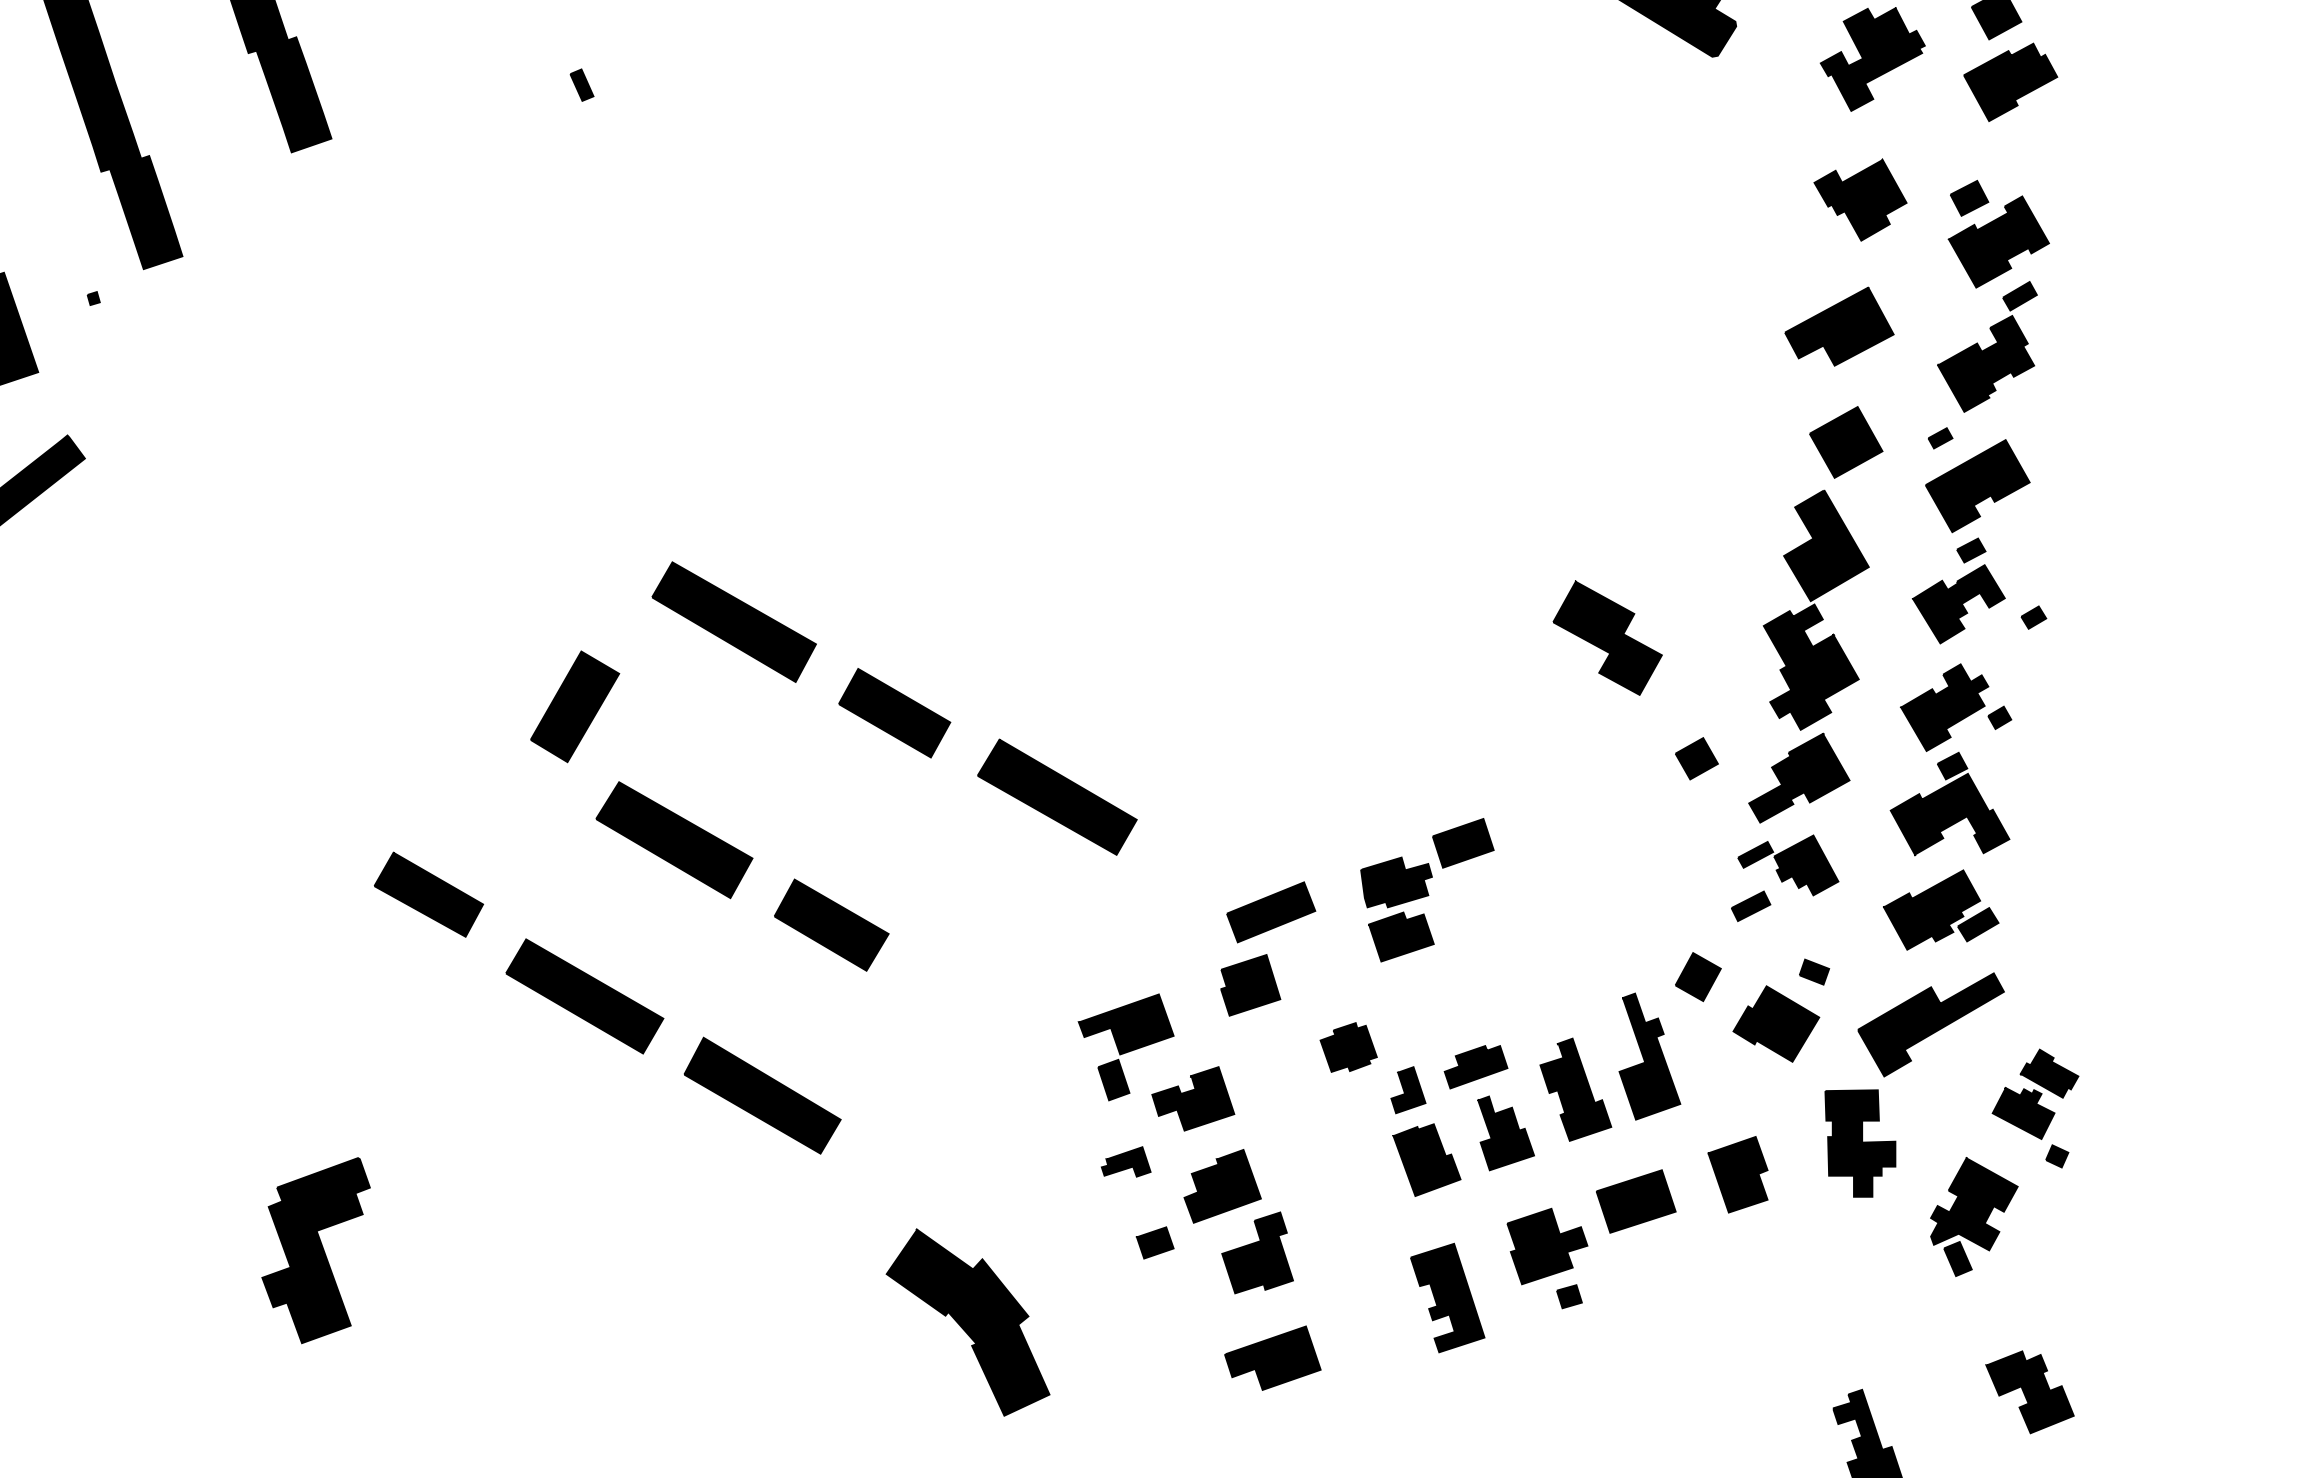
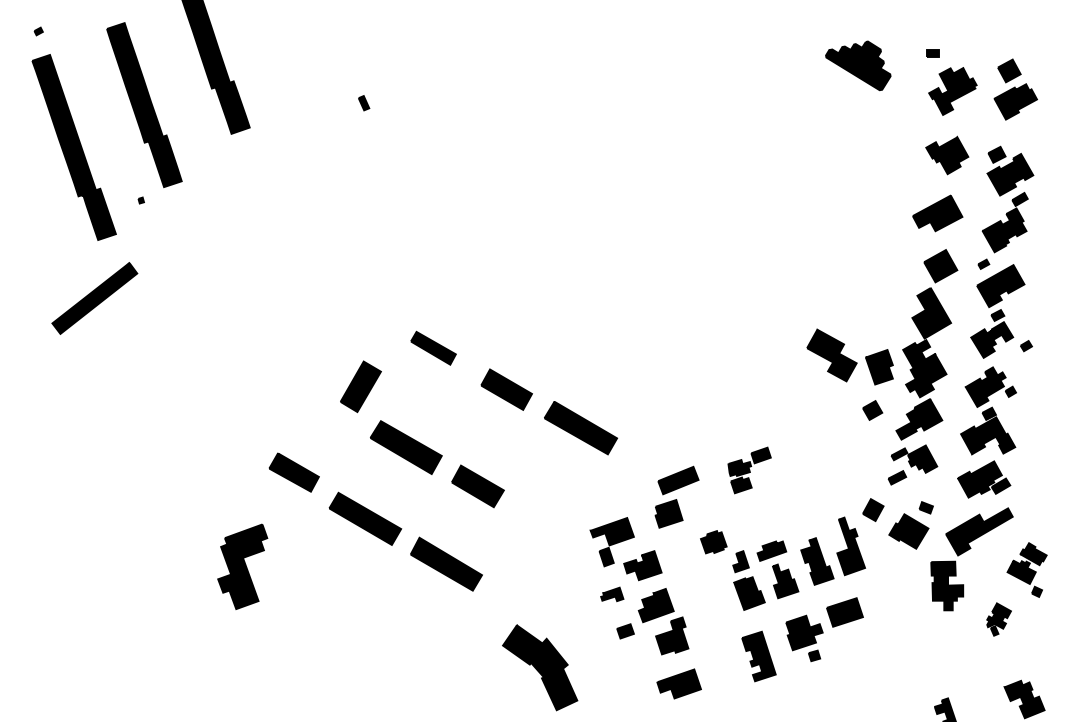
part: (734, 622) -> (433, 348), size x0.6
part: (1426, 890) -> (749, 470), size x0.7
part: (1738, 1175) -> (879, 367), moved
part: (1972, 1216) -> (998, 619), size x0.6
part: (315, 1249) -> (242, 566), moved

